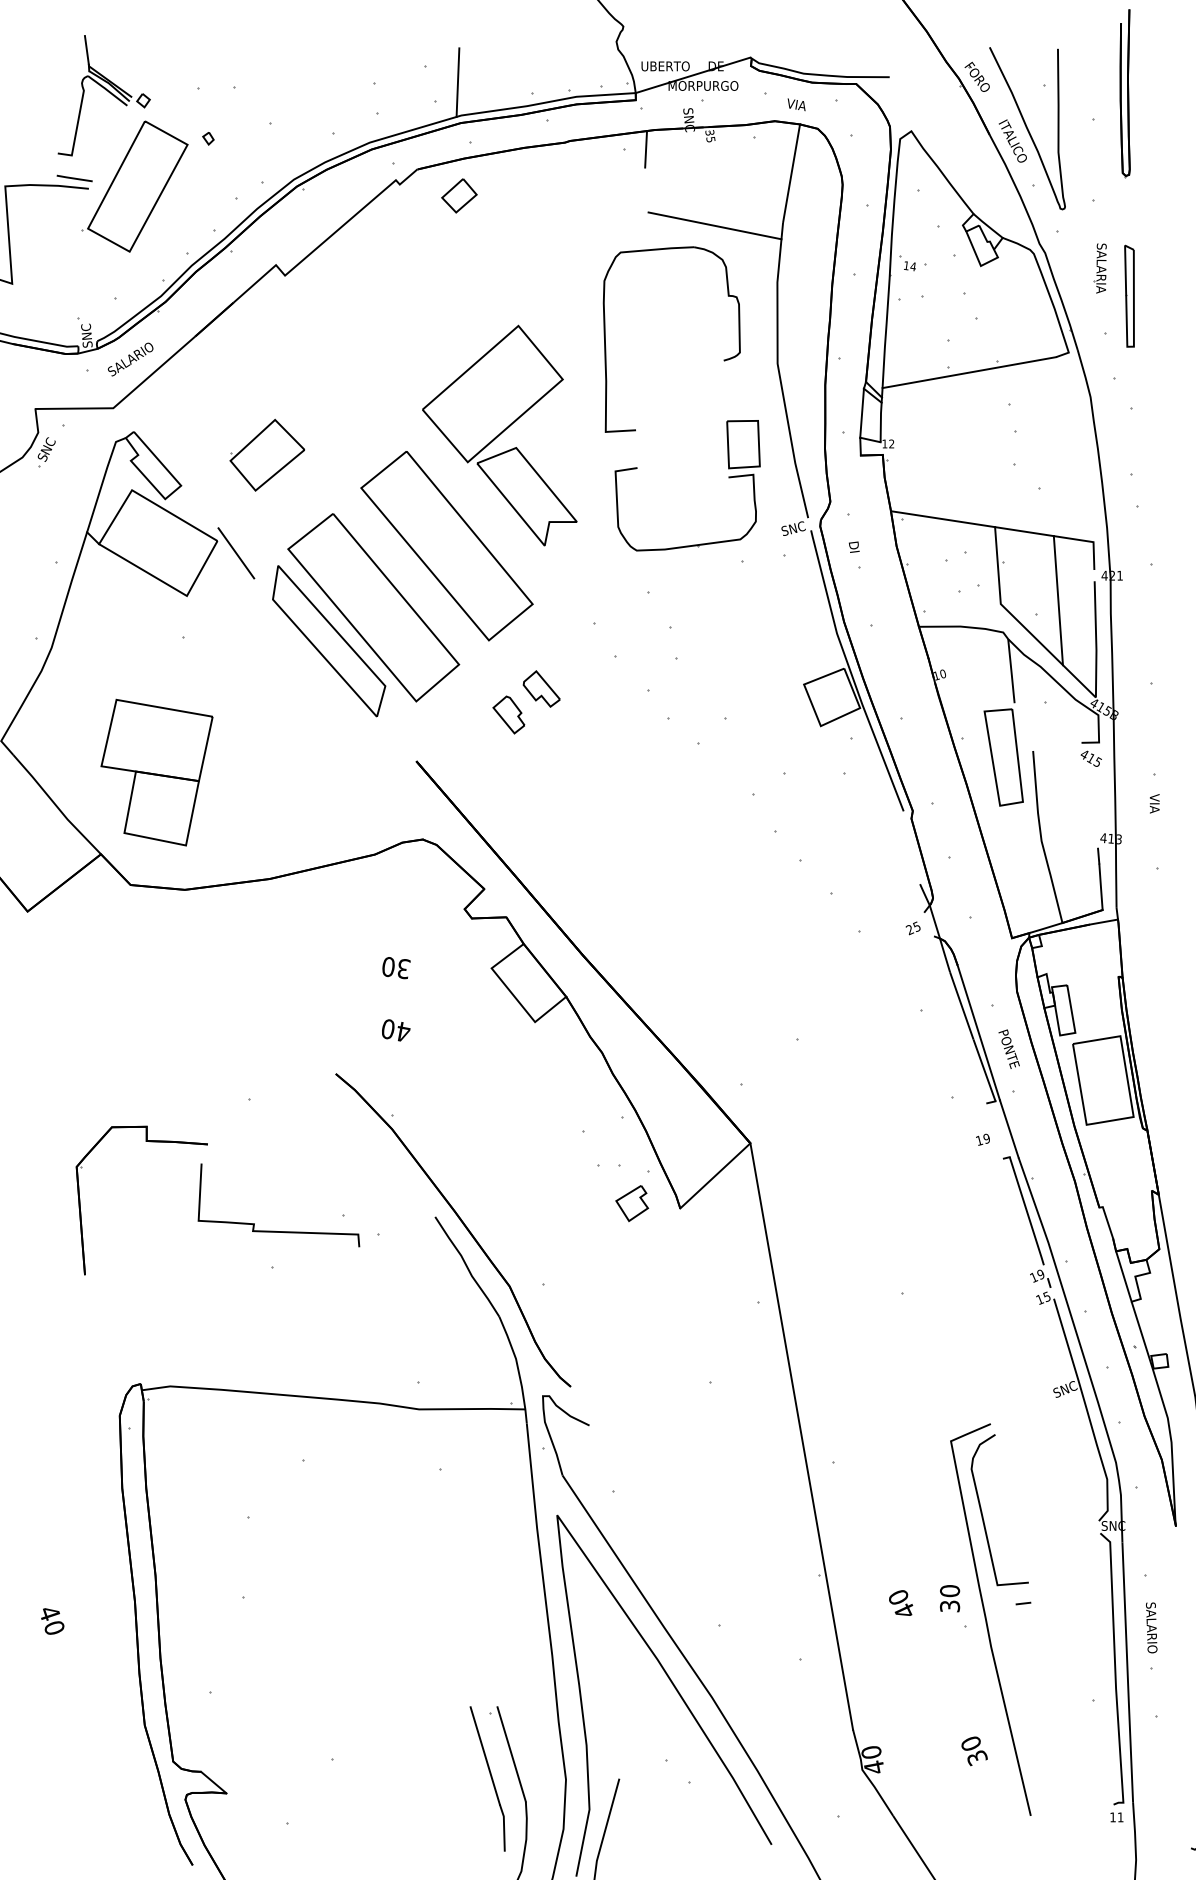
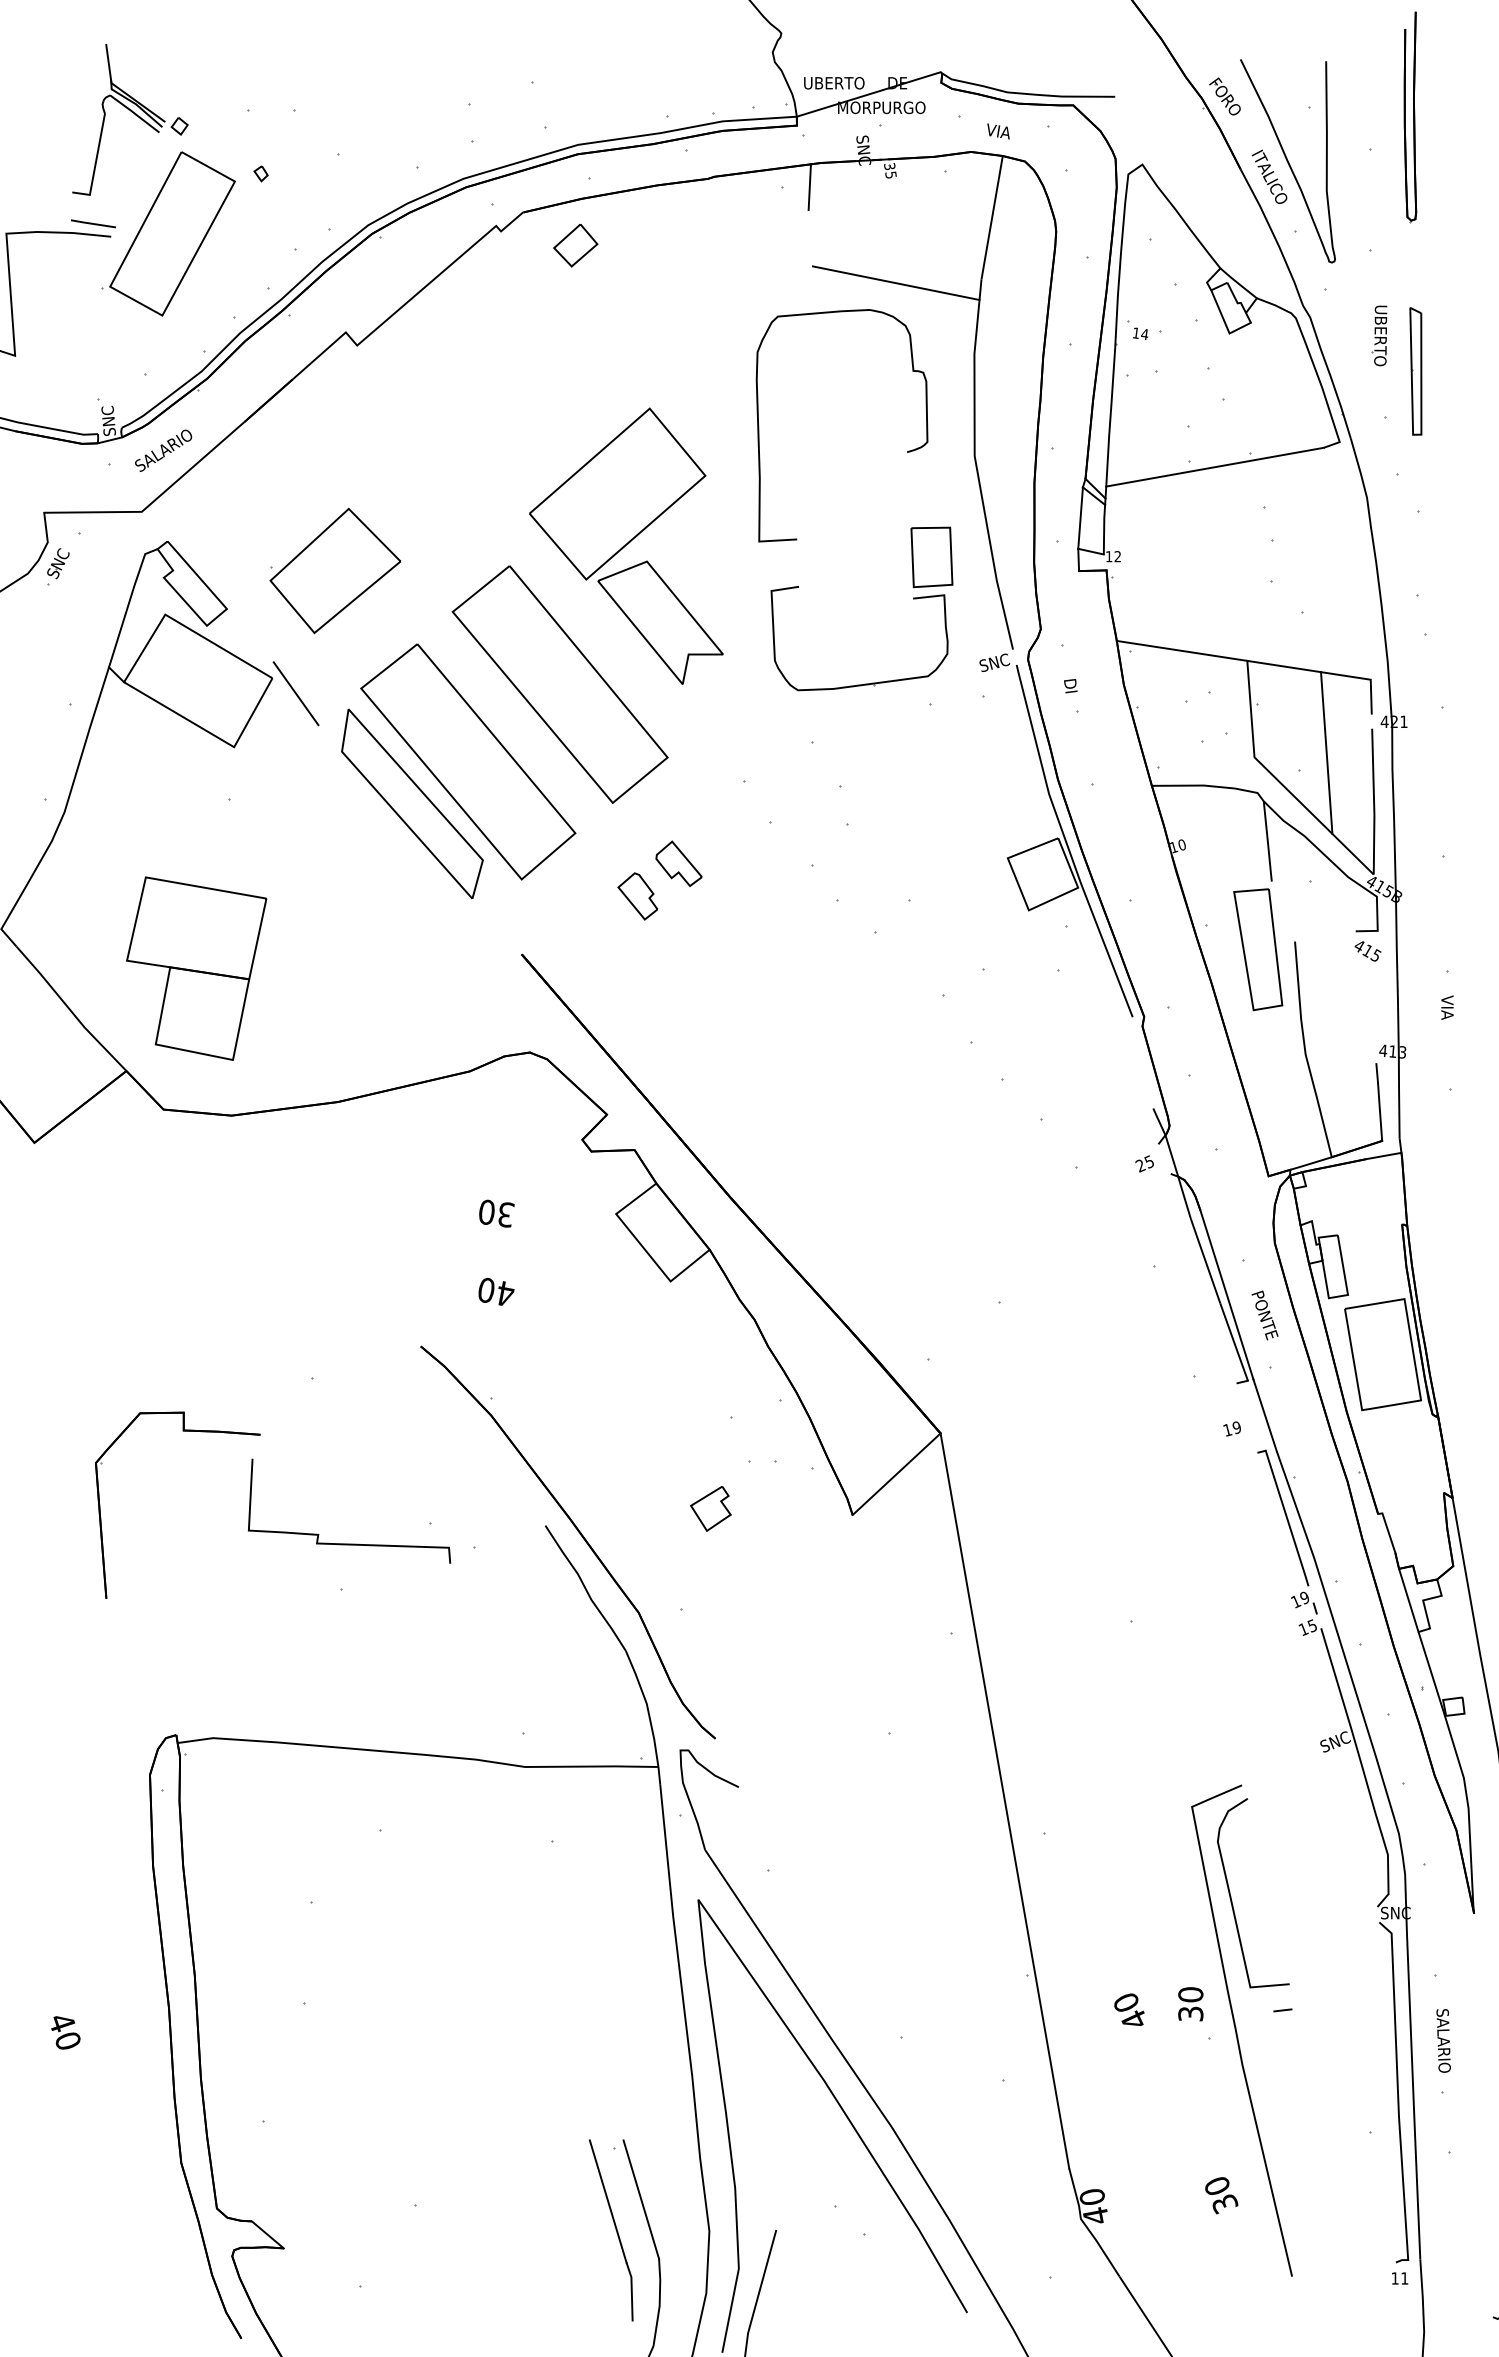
line: (457, 82) -> (573, 103), removed
text: (1101, 268) -> (1380, 336), SALARIA -> UBERTO
part: (266, 454) -> (333, 569), size x1.4
part: (632, 1203) -> (711, 1508), moved

